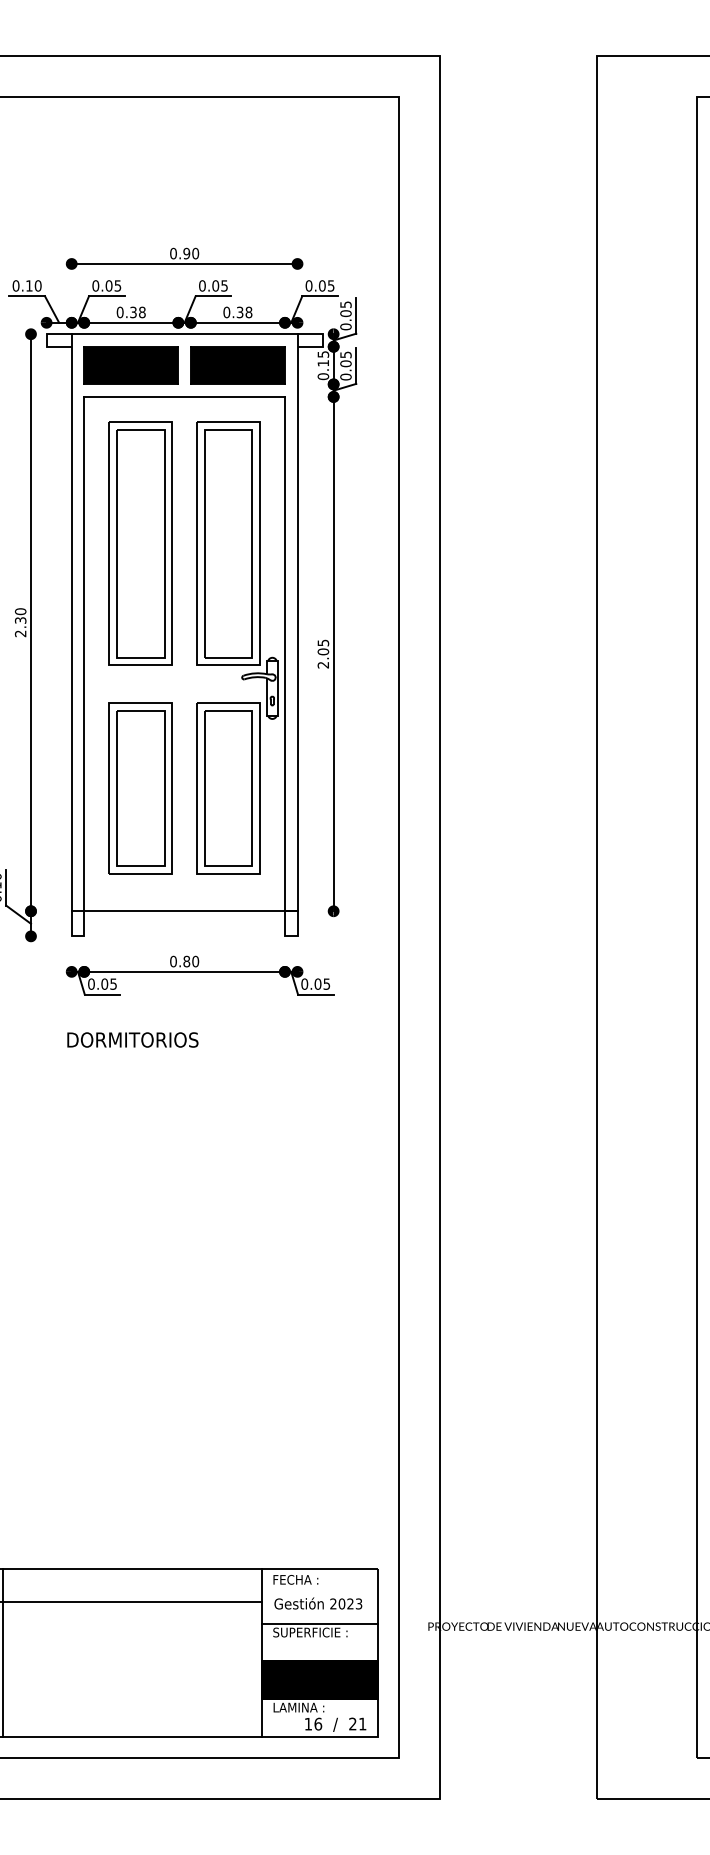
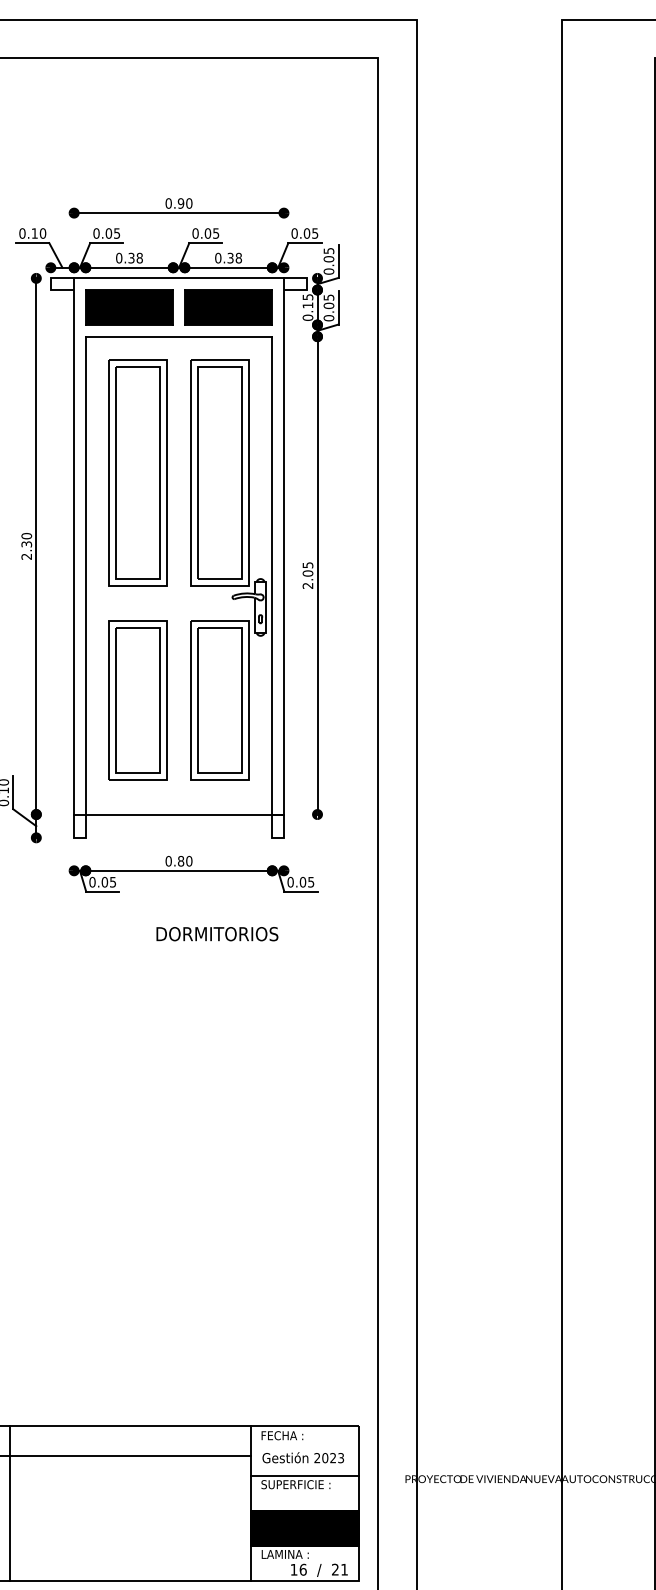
text: (132, 1039) -> (217, 933), moved

